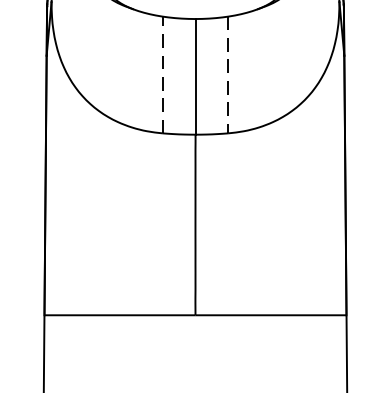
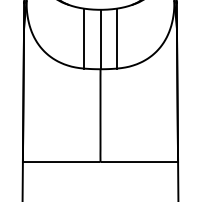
line: (162, 74) -> (83, 38), dashed -> solid
line: (228, 74) -> (117, 38), dashed -> solid

